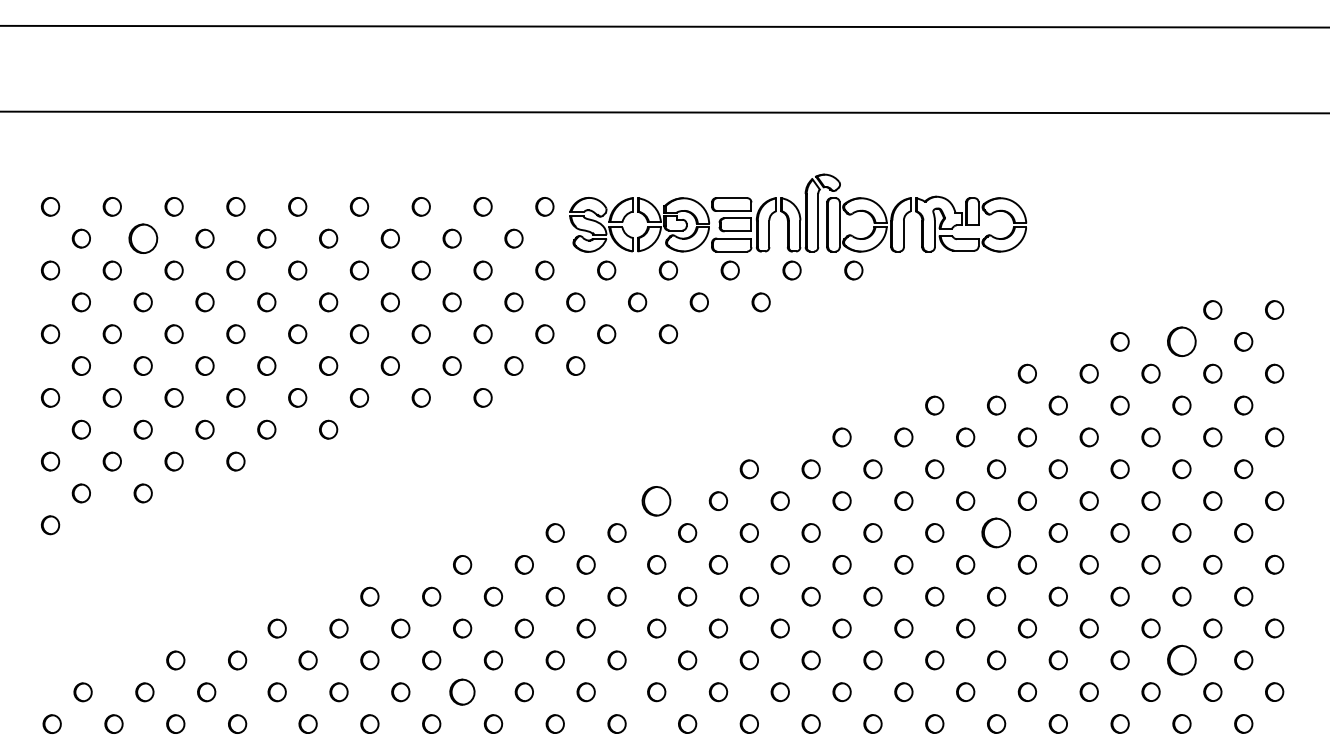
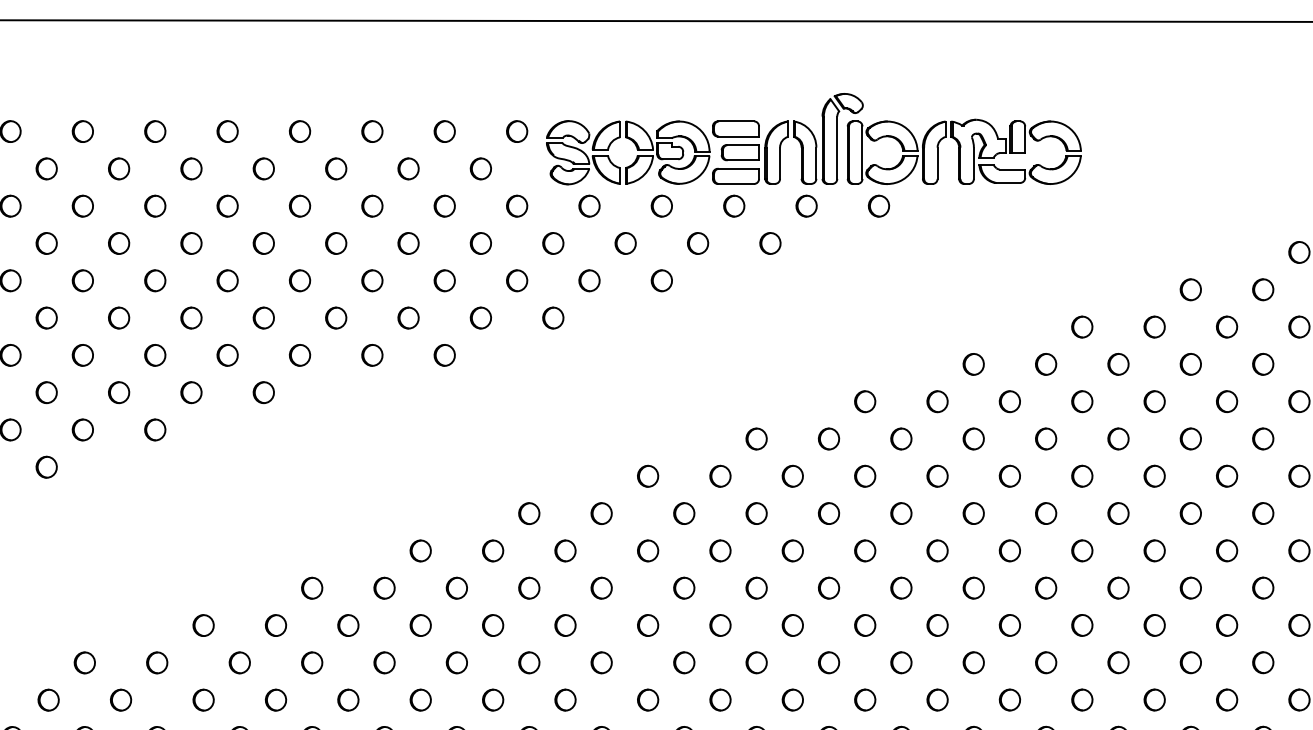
part: (142, 238) -> (45, 168), size x0.62
part: (1181, 341) -> (1262, 289), size x0.62
part: (656, 500) -> (647, 475), size x0.62
part: (996, 532) -> (1046, 513), size x0.62
part: (1181, 660) -> (1262, 662), size x0.62
part: (462, 692) -> (420, 700), size x0.71

